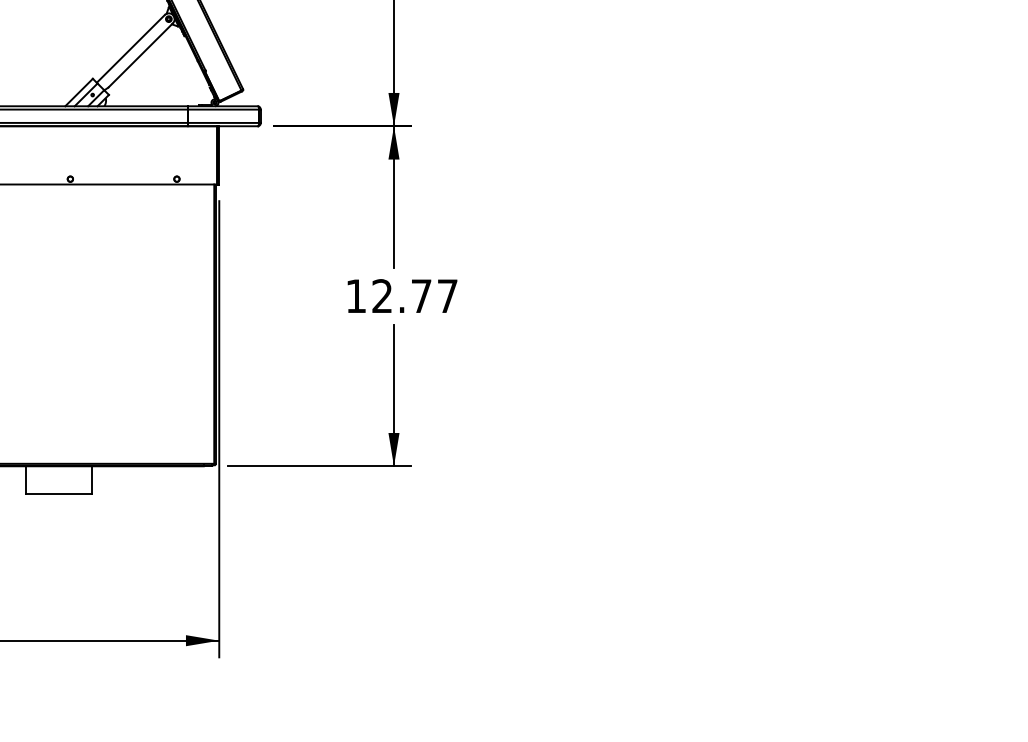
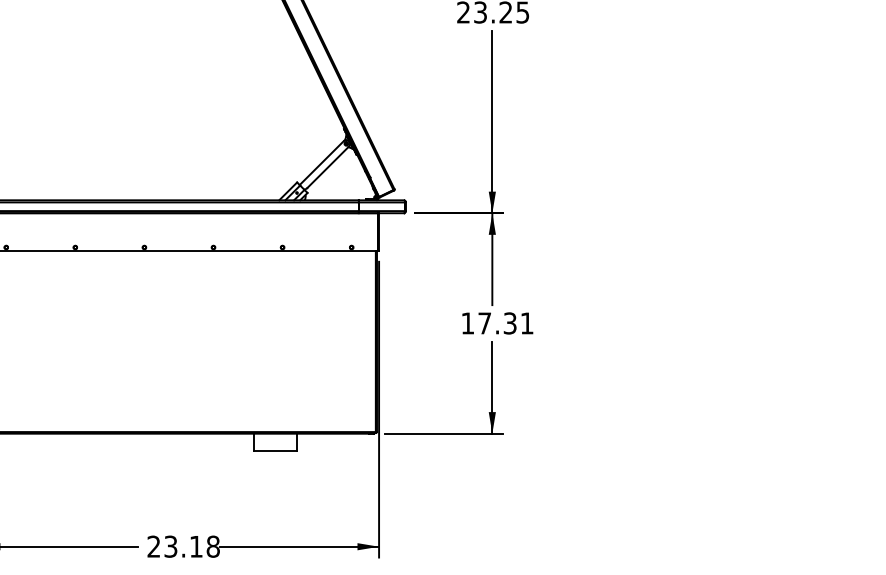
text: (414, 296) -> (505, 323), 12.77 -> 17.31

